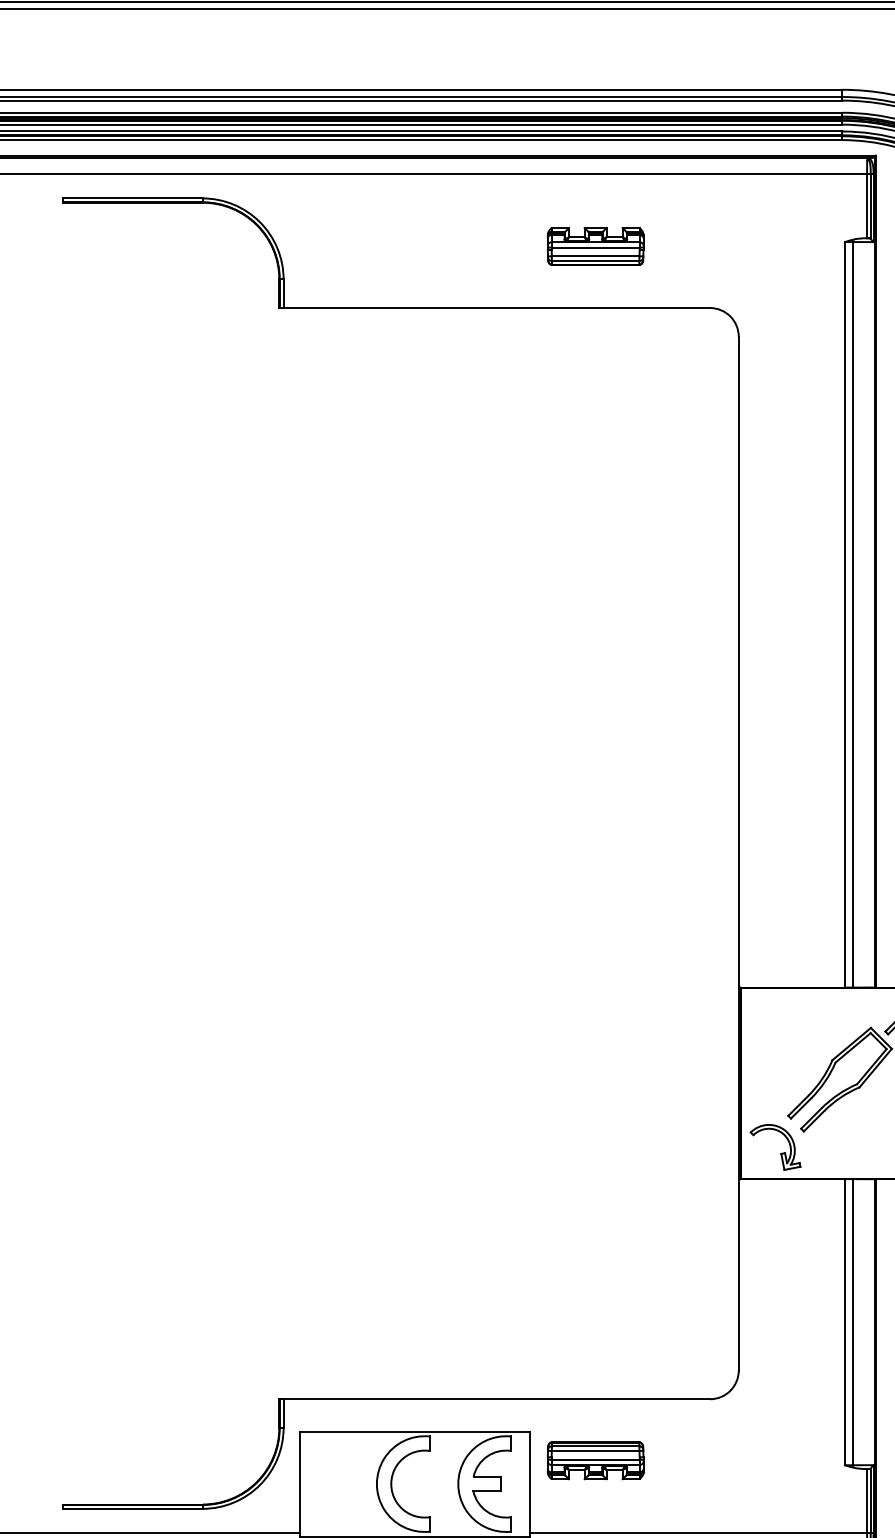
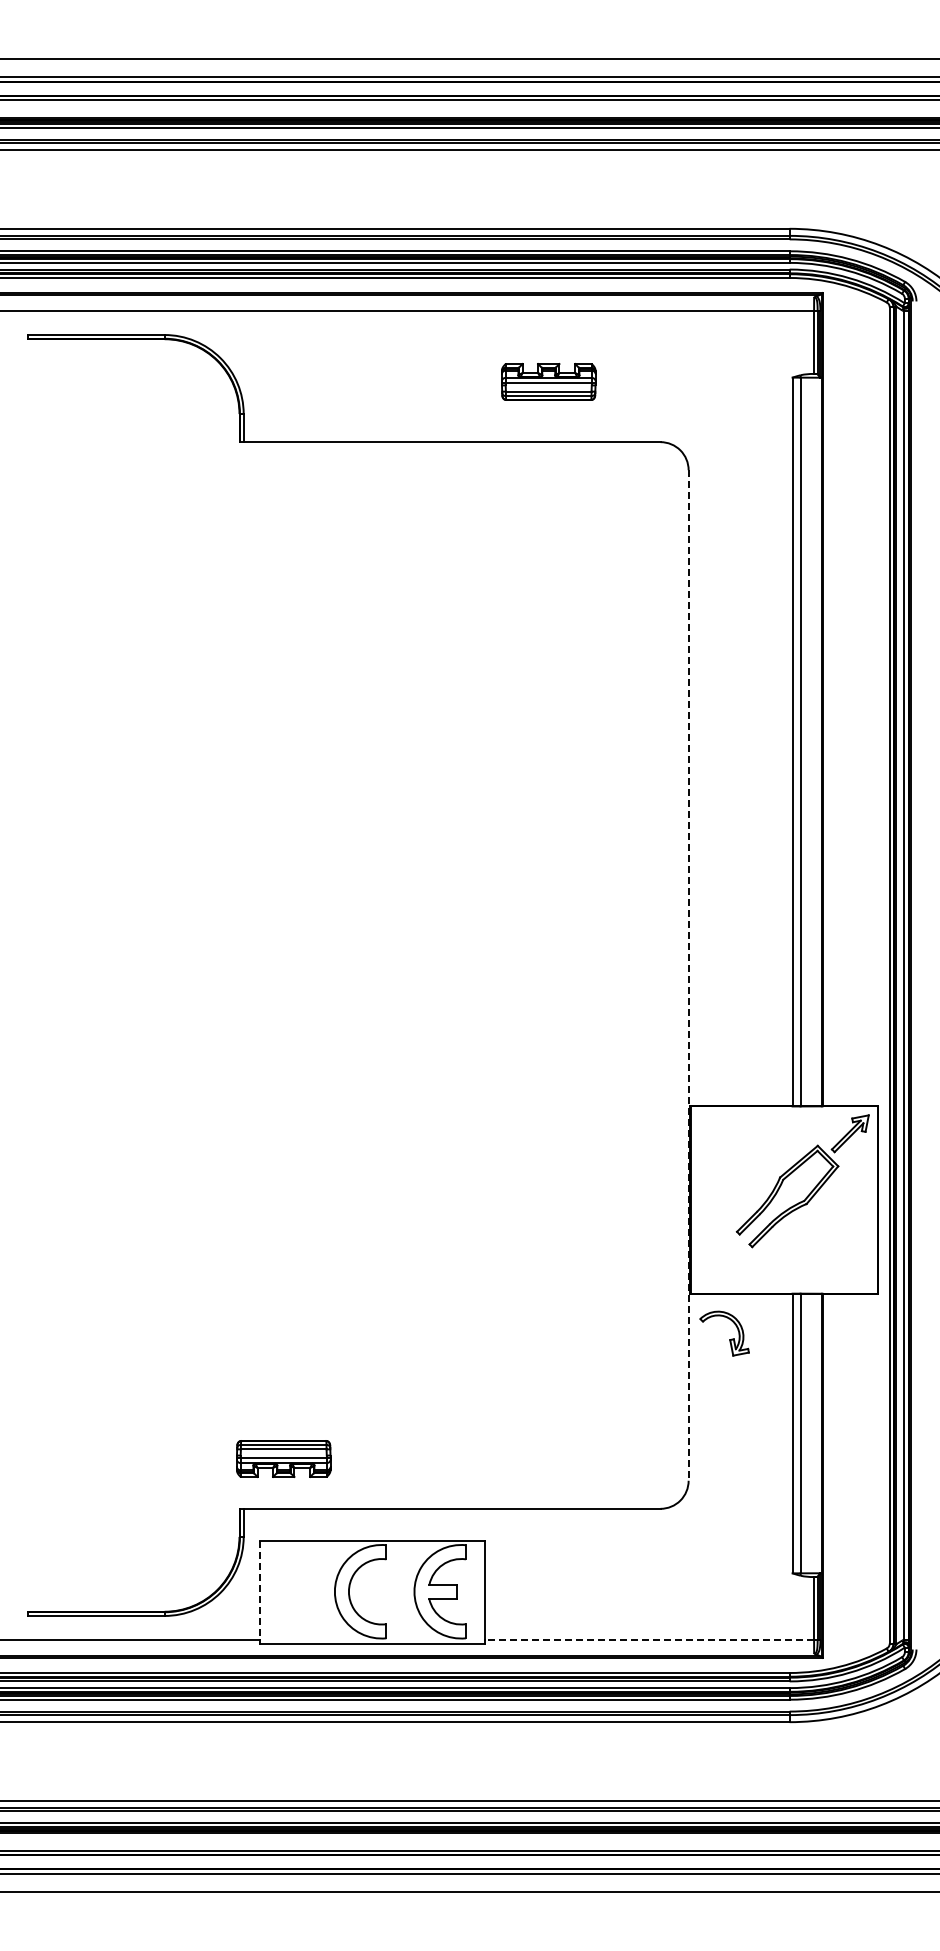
line: (738, 853) -> (688, 975), solid -> dashed
part: (780, 1153) -> (729, 1339), moved
part: (595, 1460) -> (283, 1458), moved
line: (300, 1482) -> (260, 1590), solid -> dashed
line: (698, 1532) -> (649, 1639), solid -> dashed

